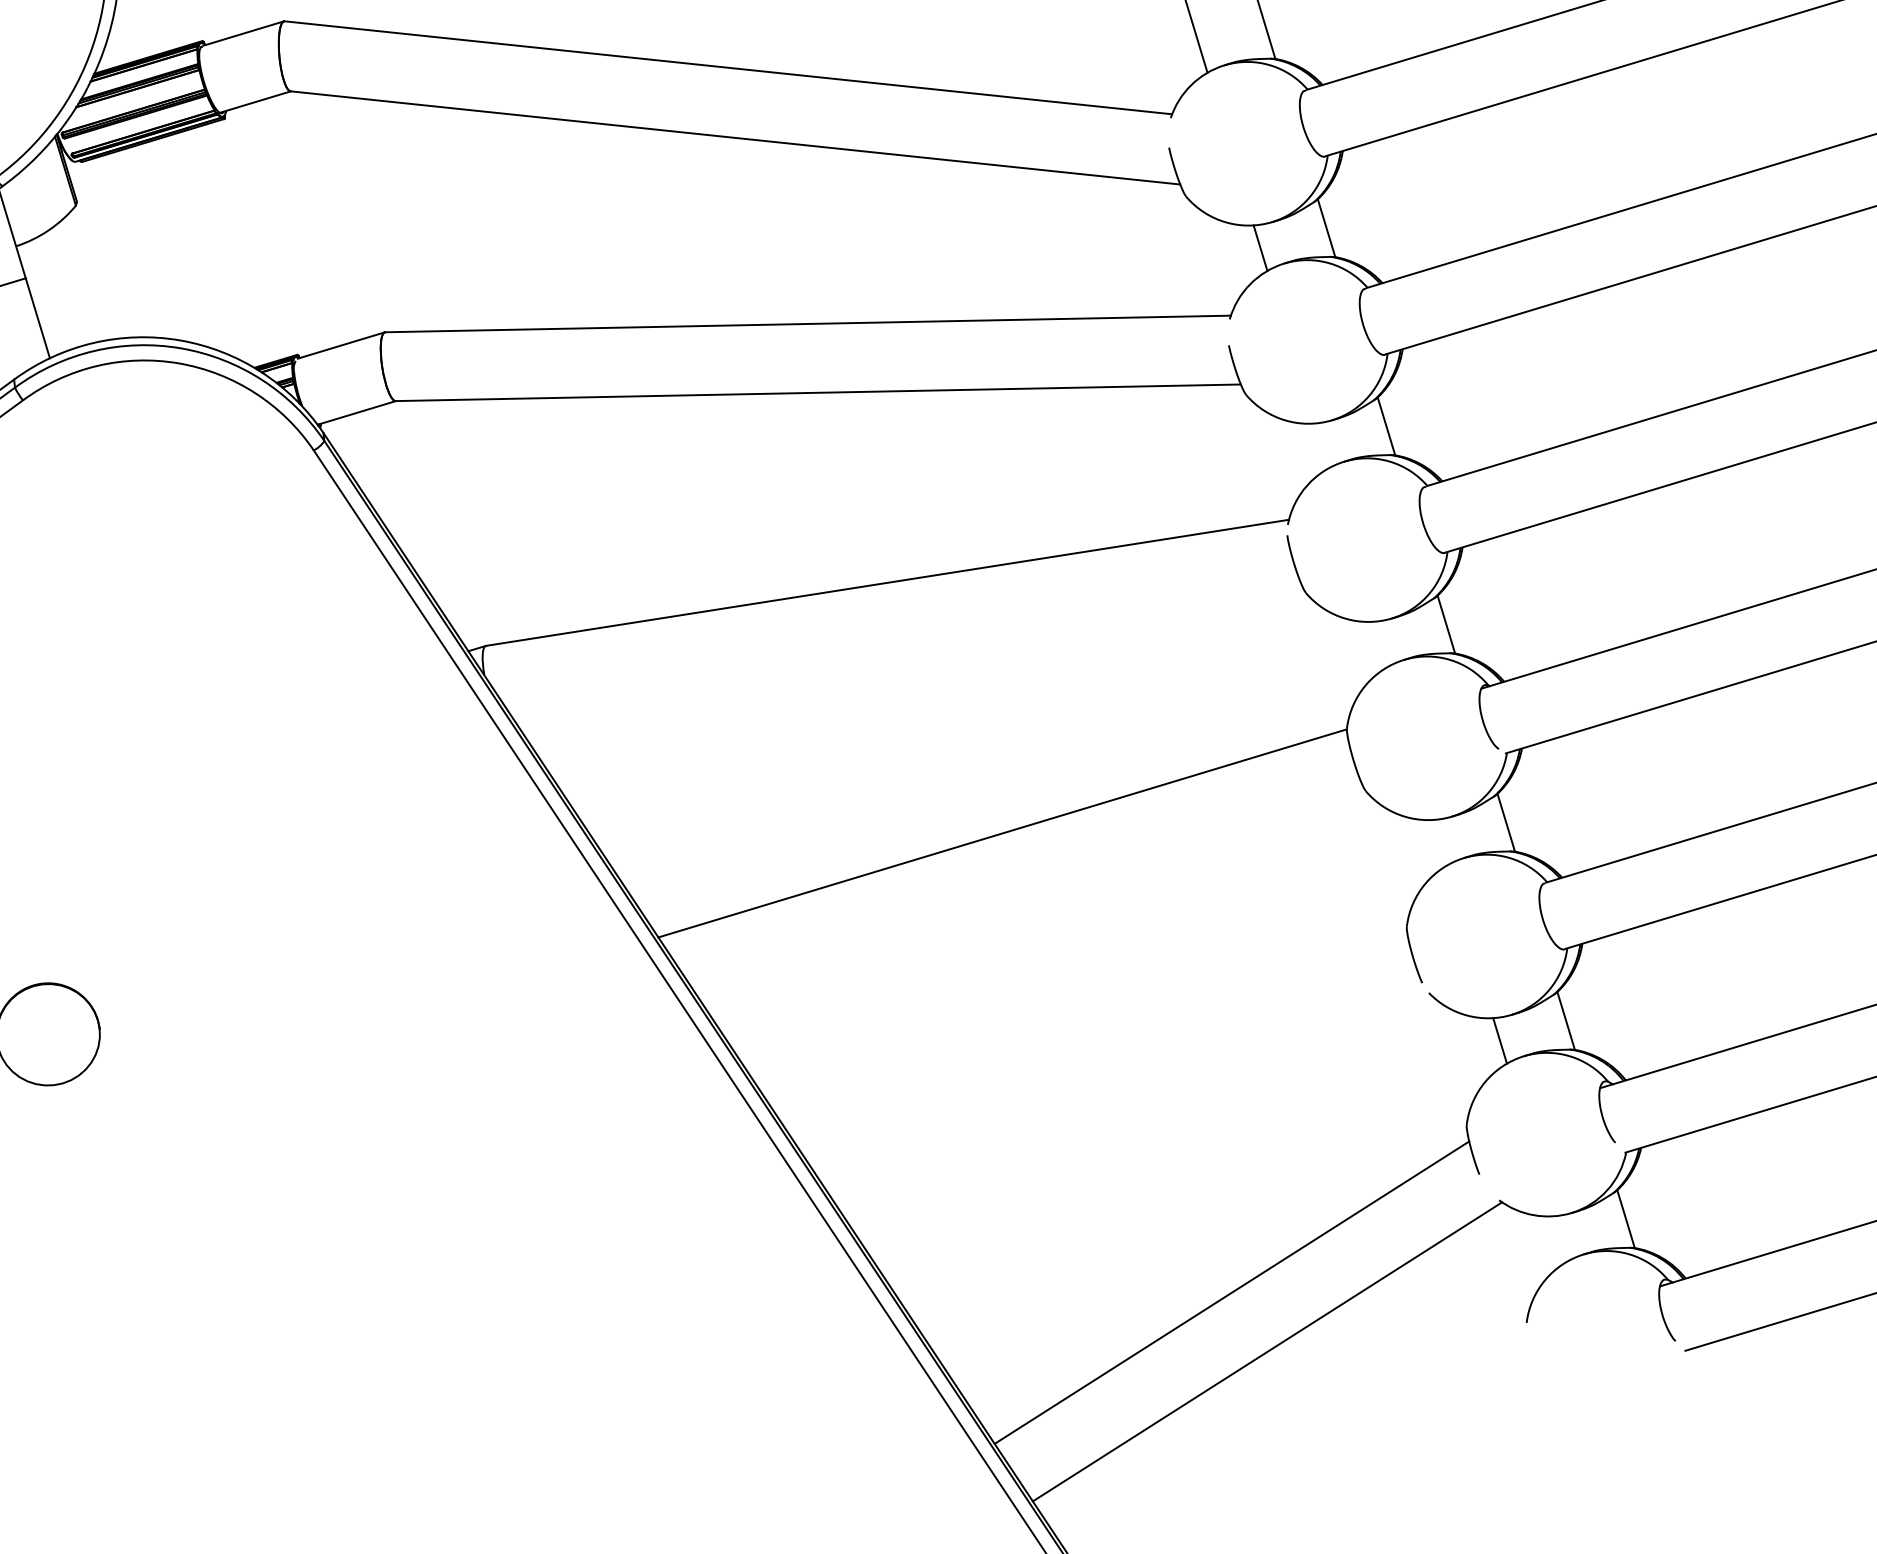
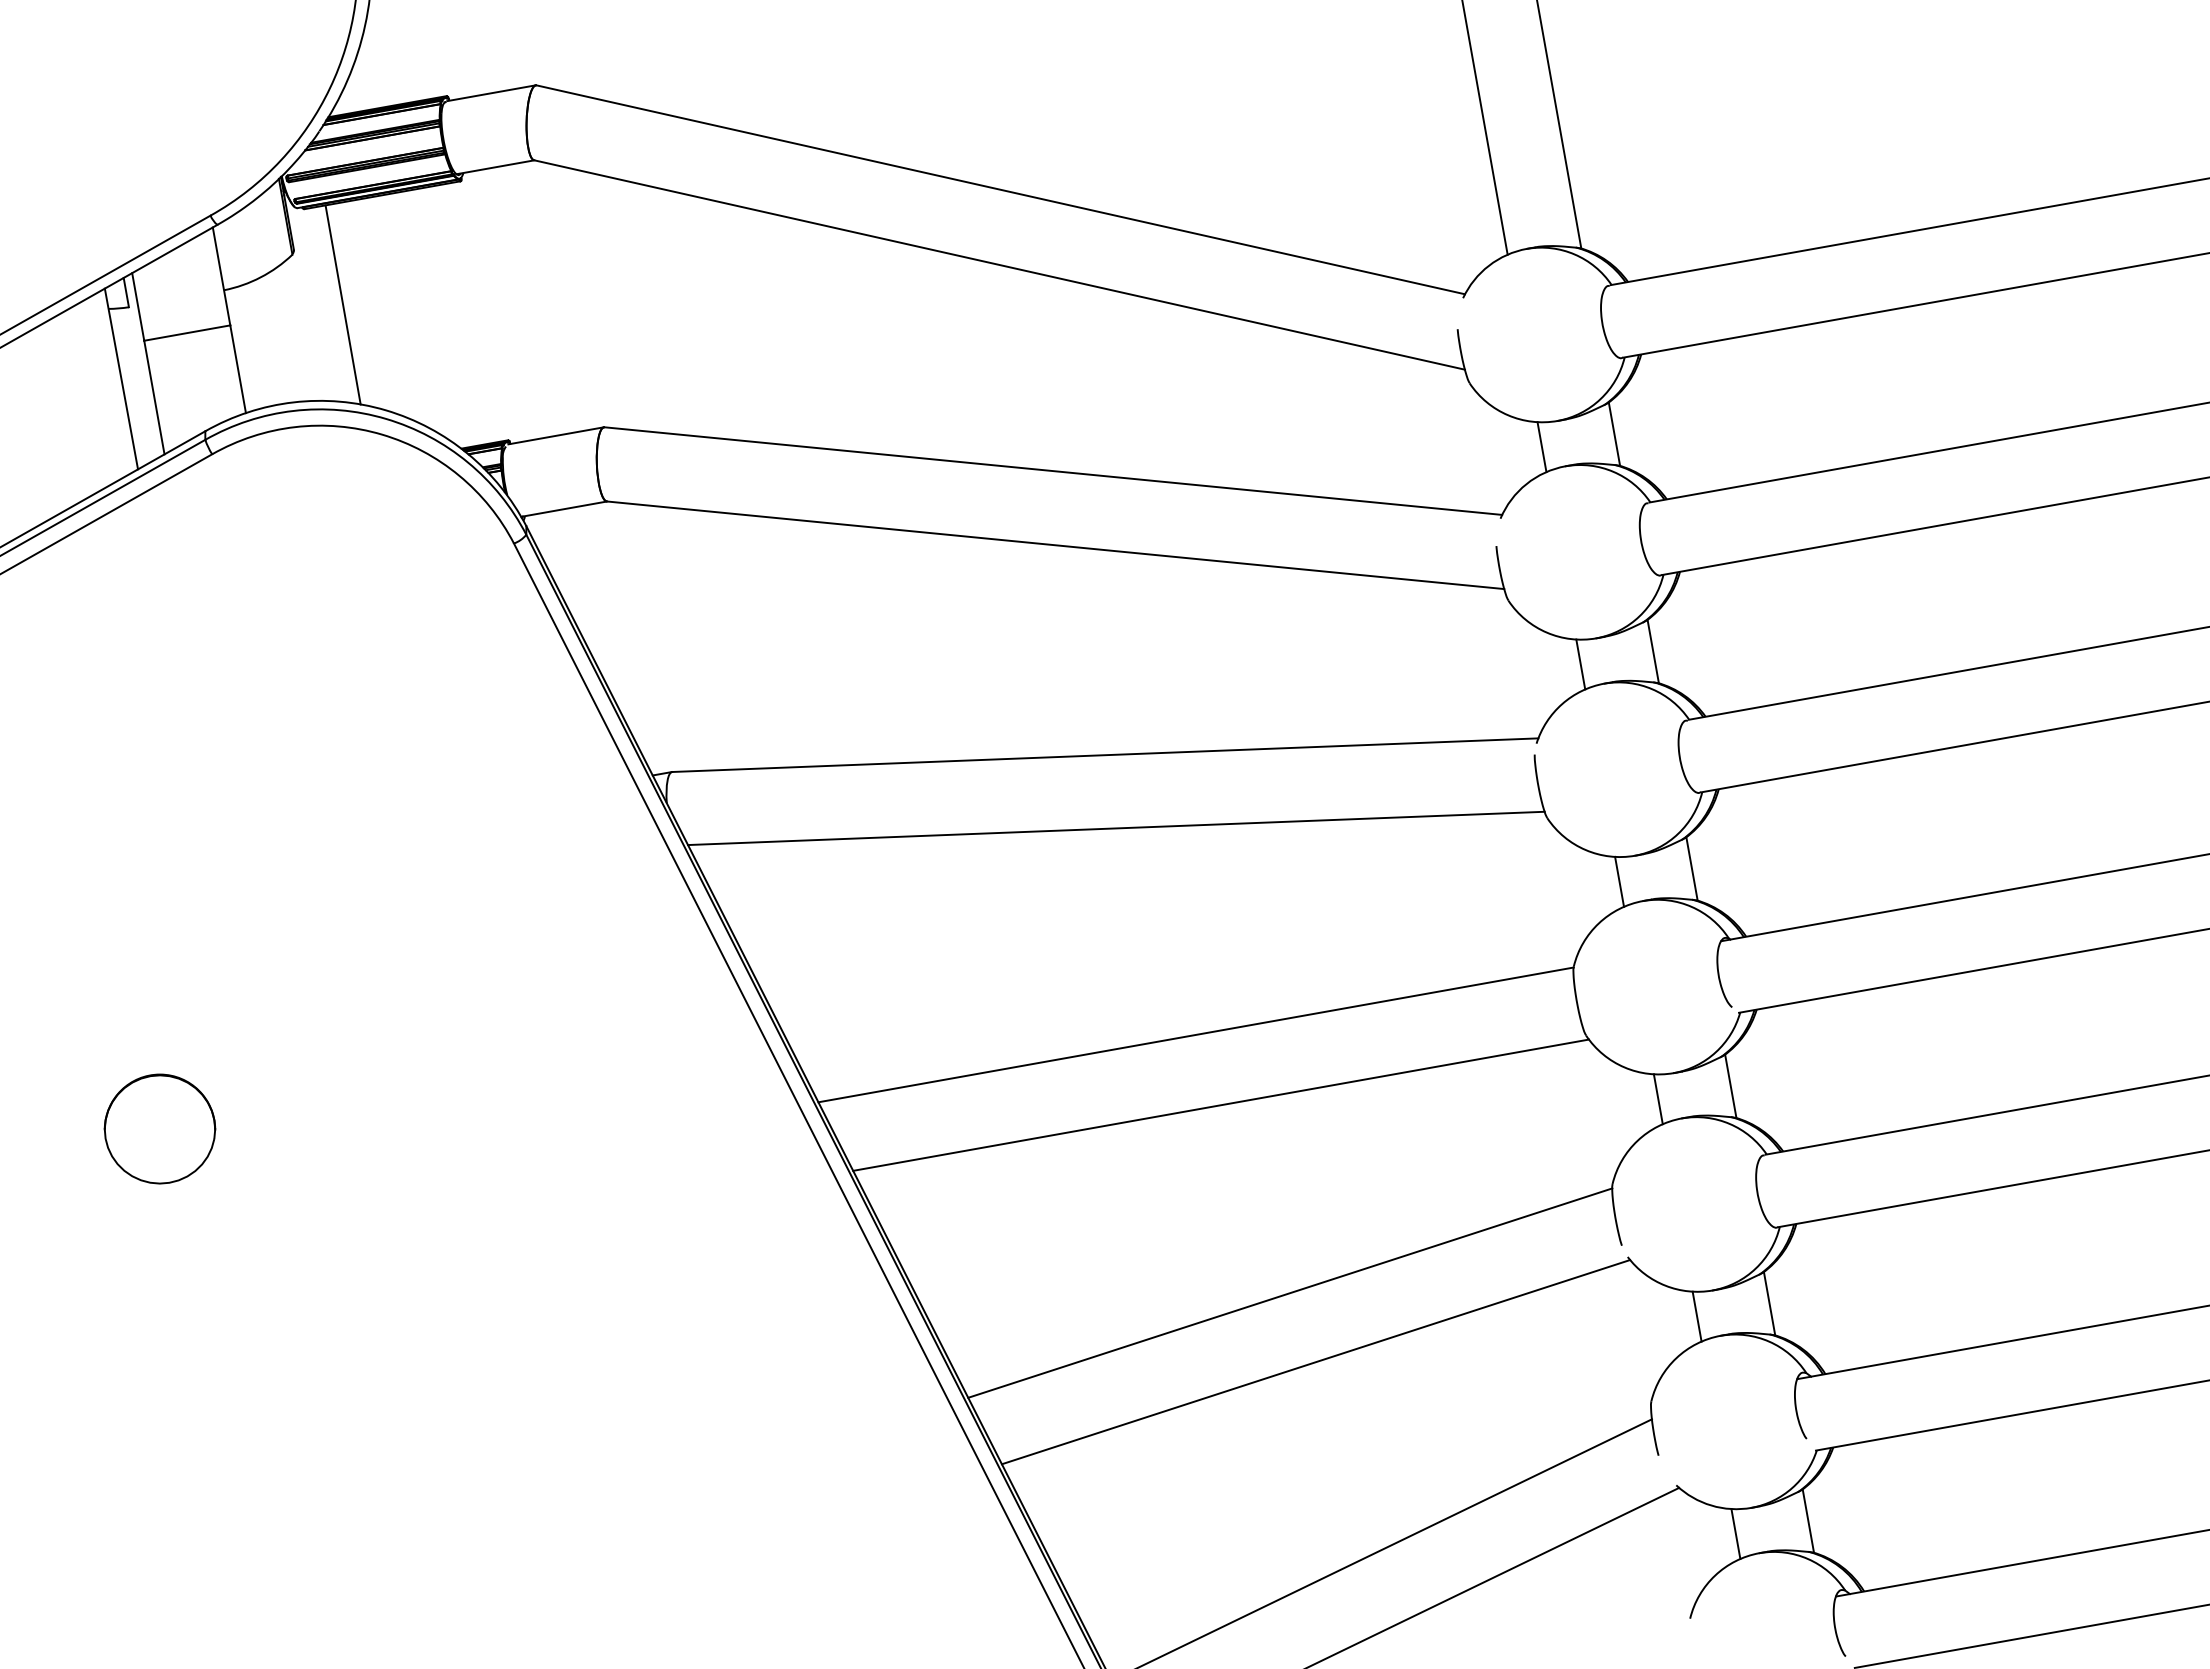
line: (127, 246) -> (342, 304), added
line: (1320, 446) -> (1580, 664), added
line: (1380, 644) -> (1619, 881), added
line: (906, 649) -> (1116, 828), added
line: (1439, 843) -> (1657, 1099), added
line: (1033, 895) -> (1220, 1104), added
line: (1118, 1062) -> (1290, 1292), added
line: (1149, 1125) -> (1315, 1362), added
line: (1559, 1238) -> (1735, 1533), added

